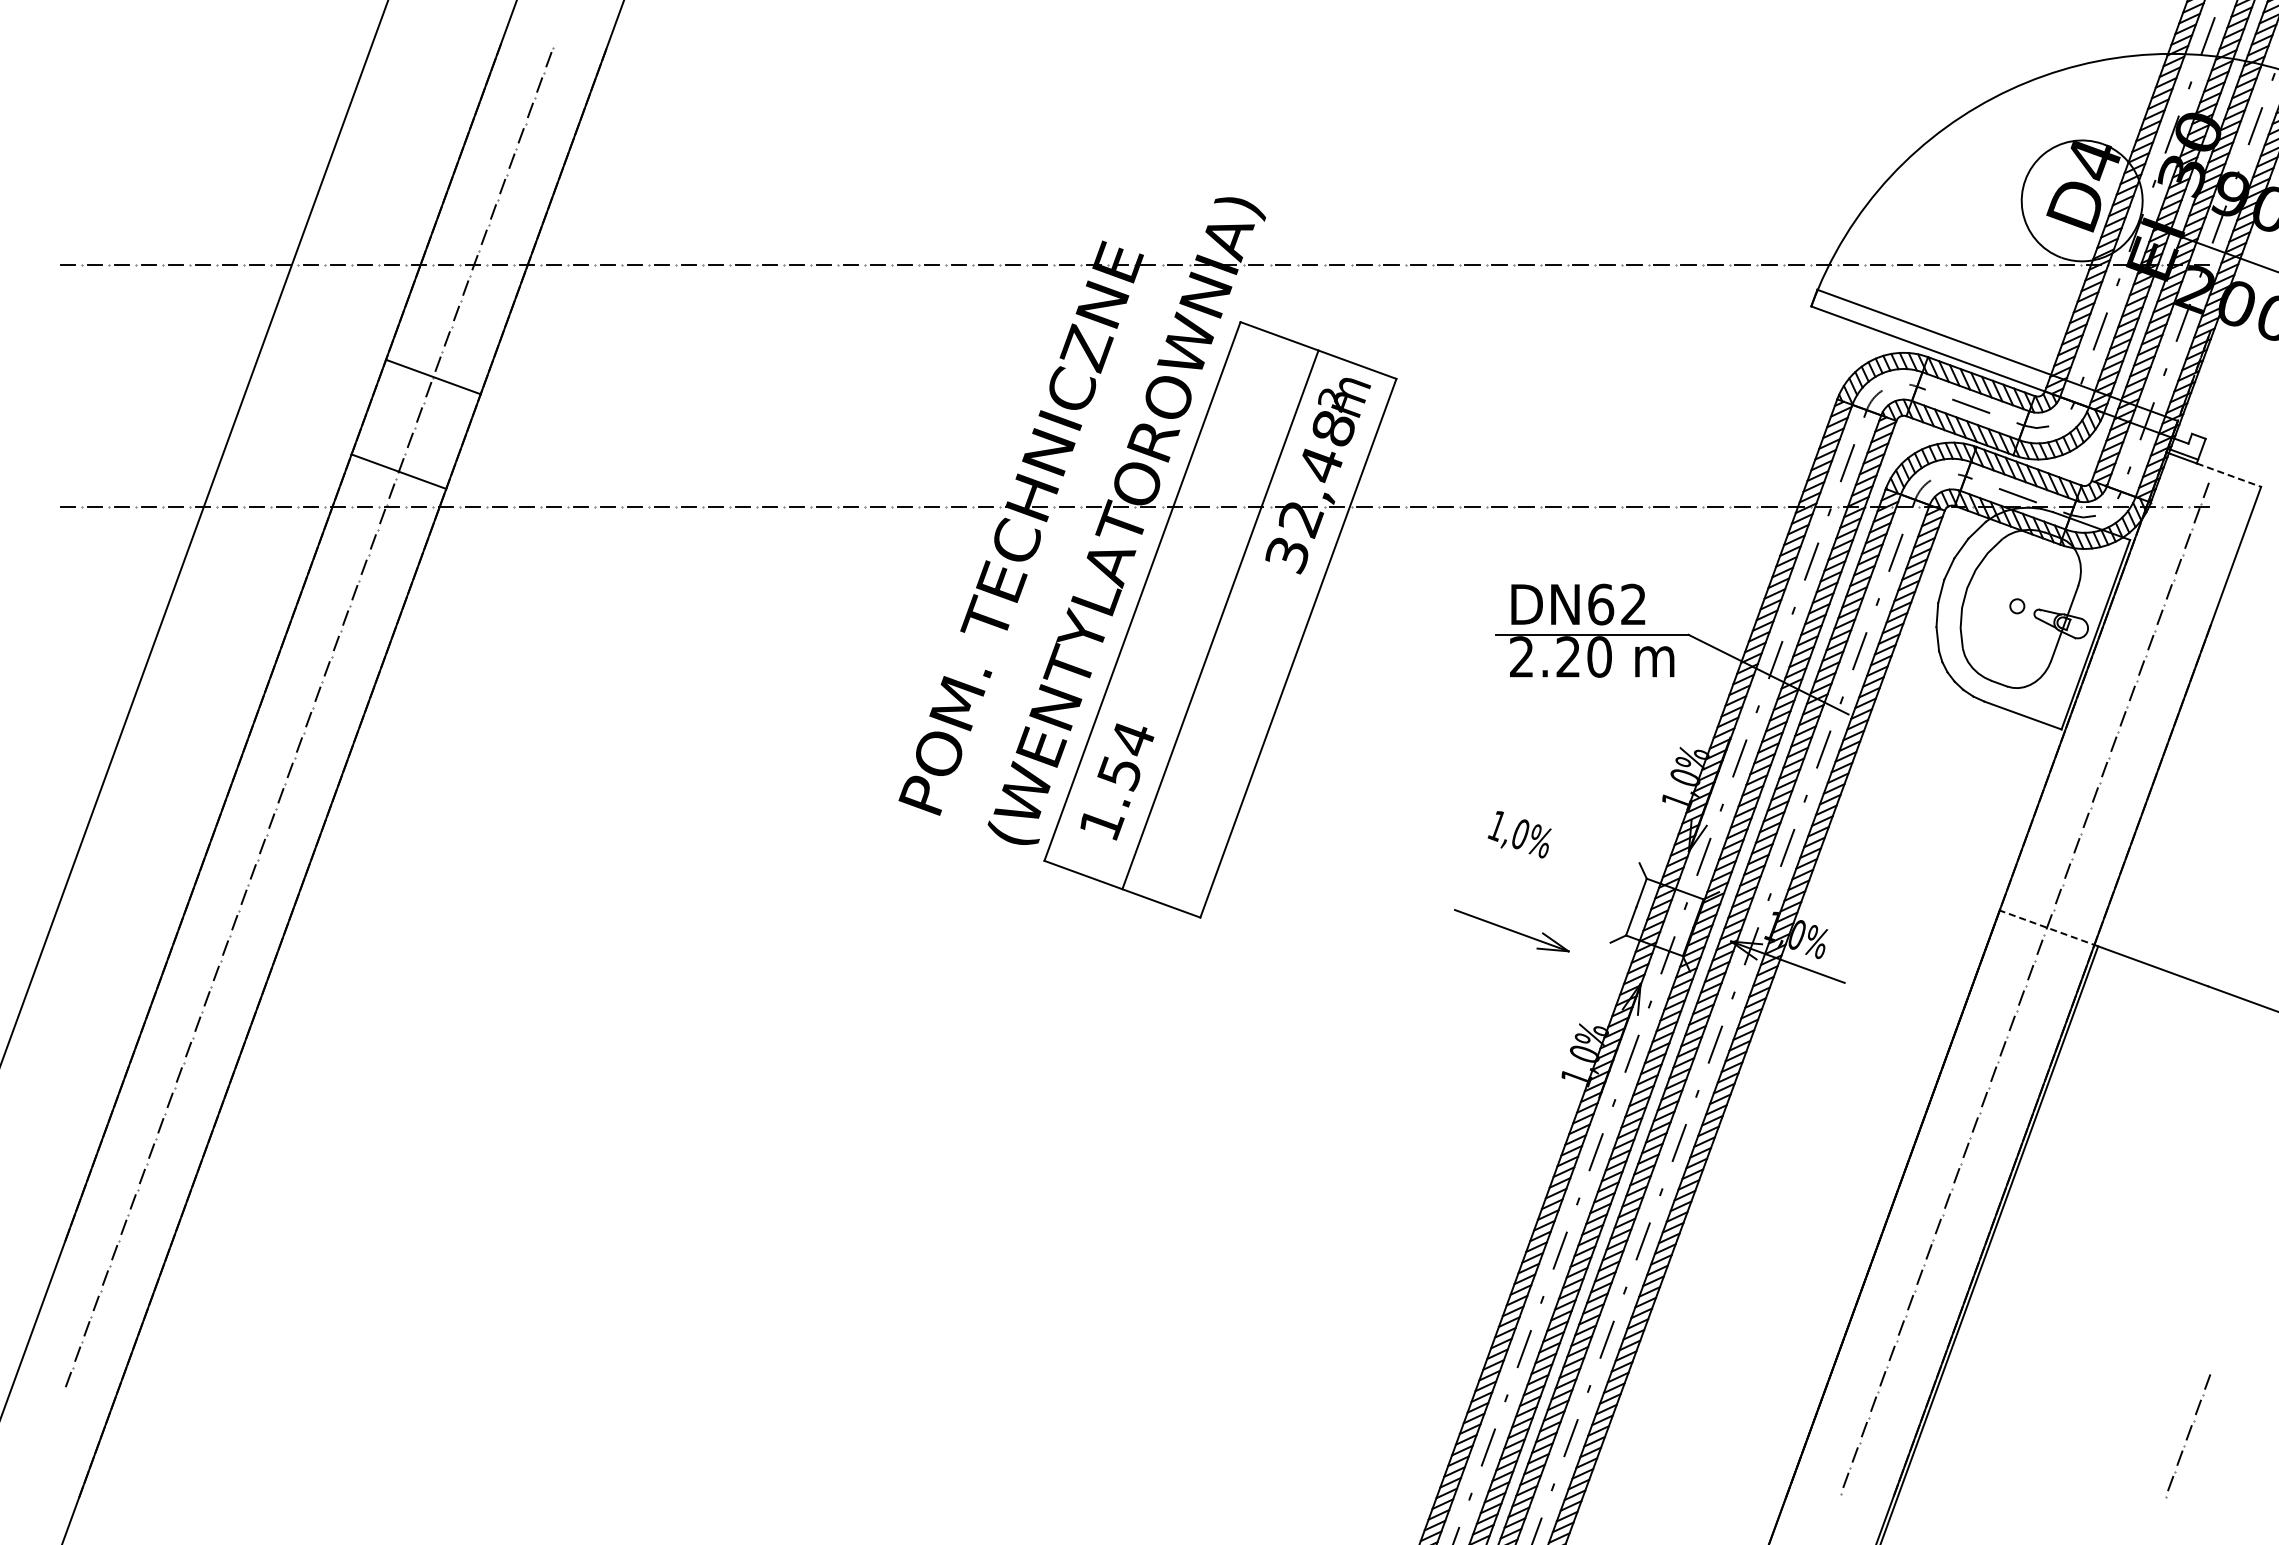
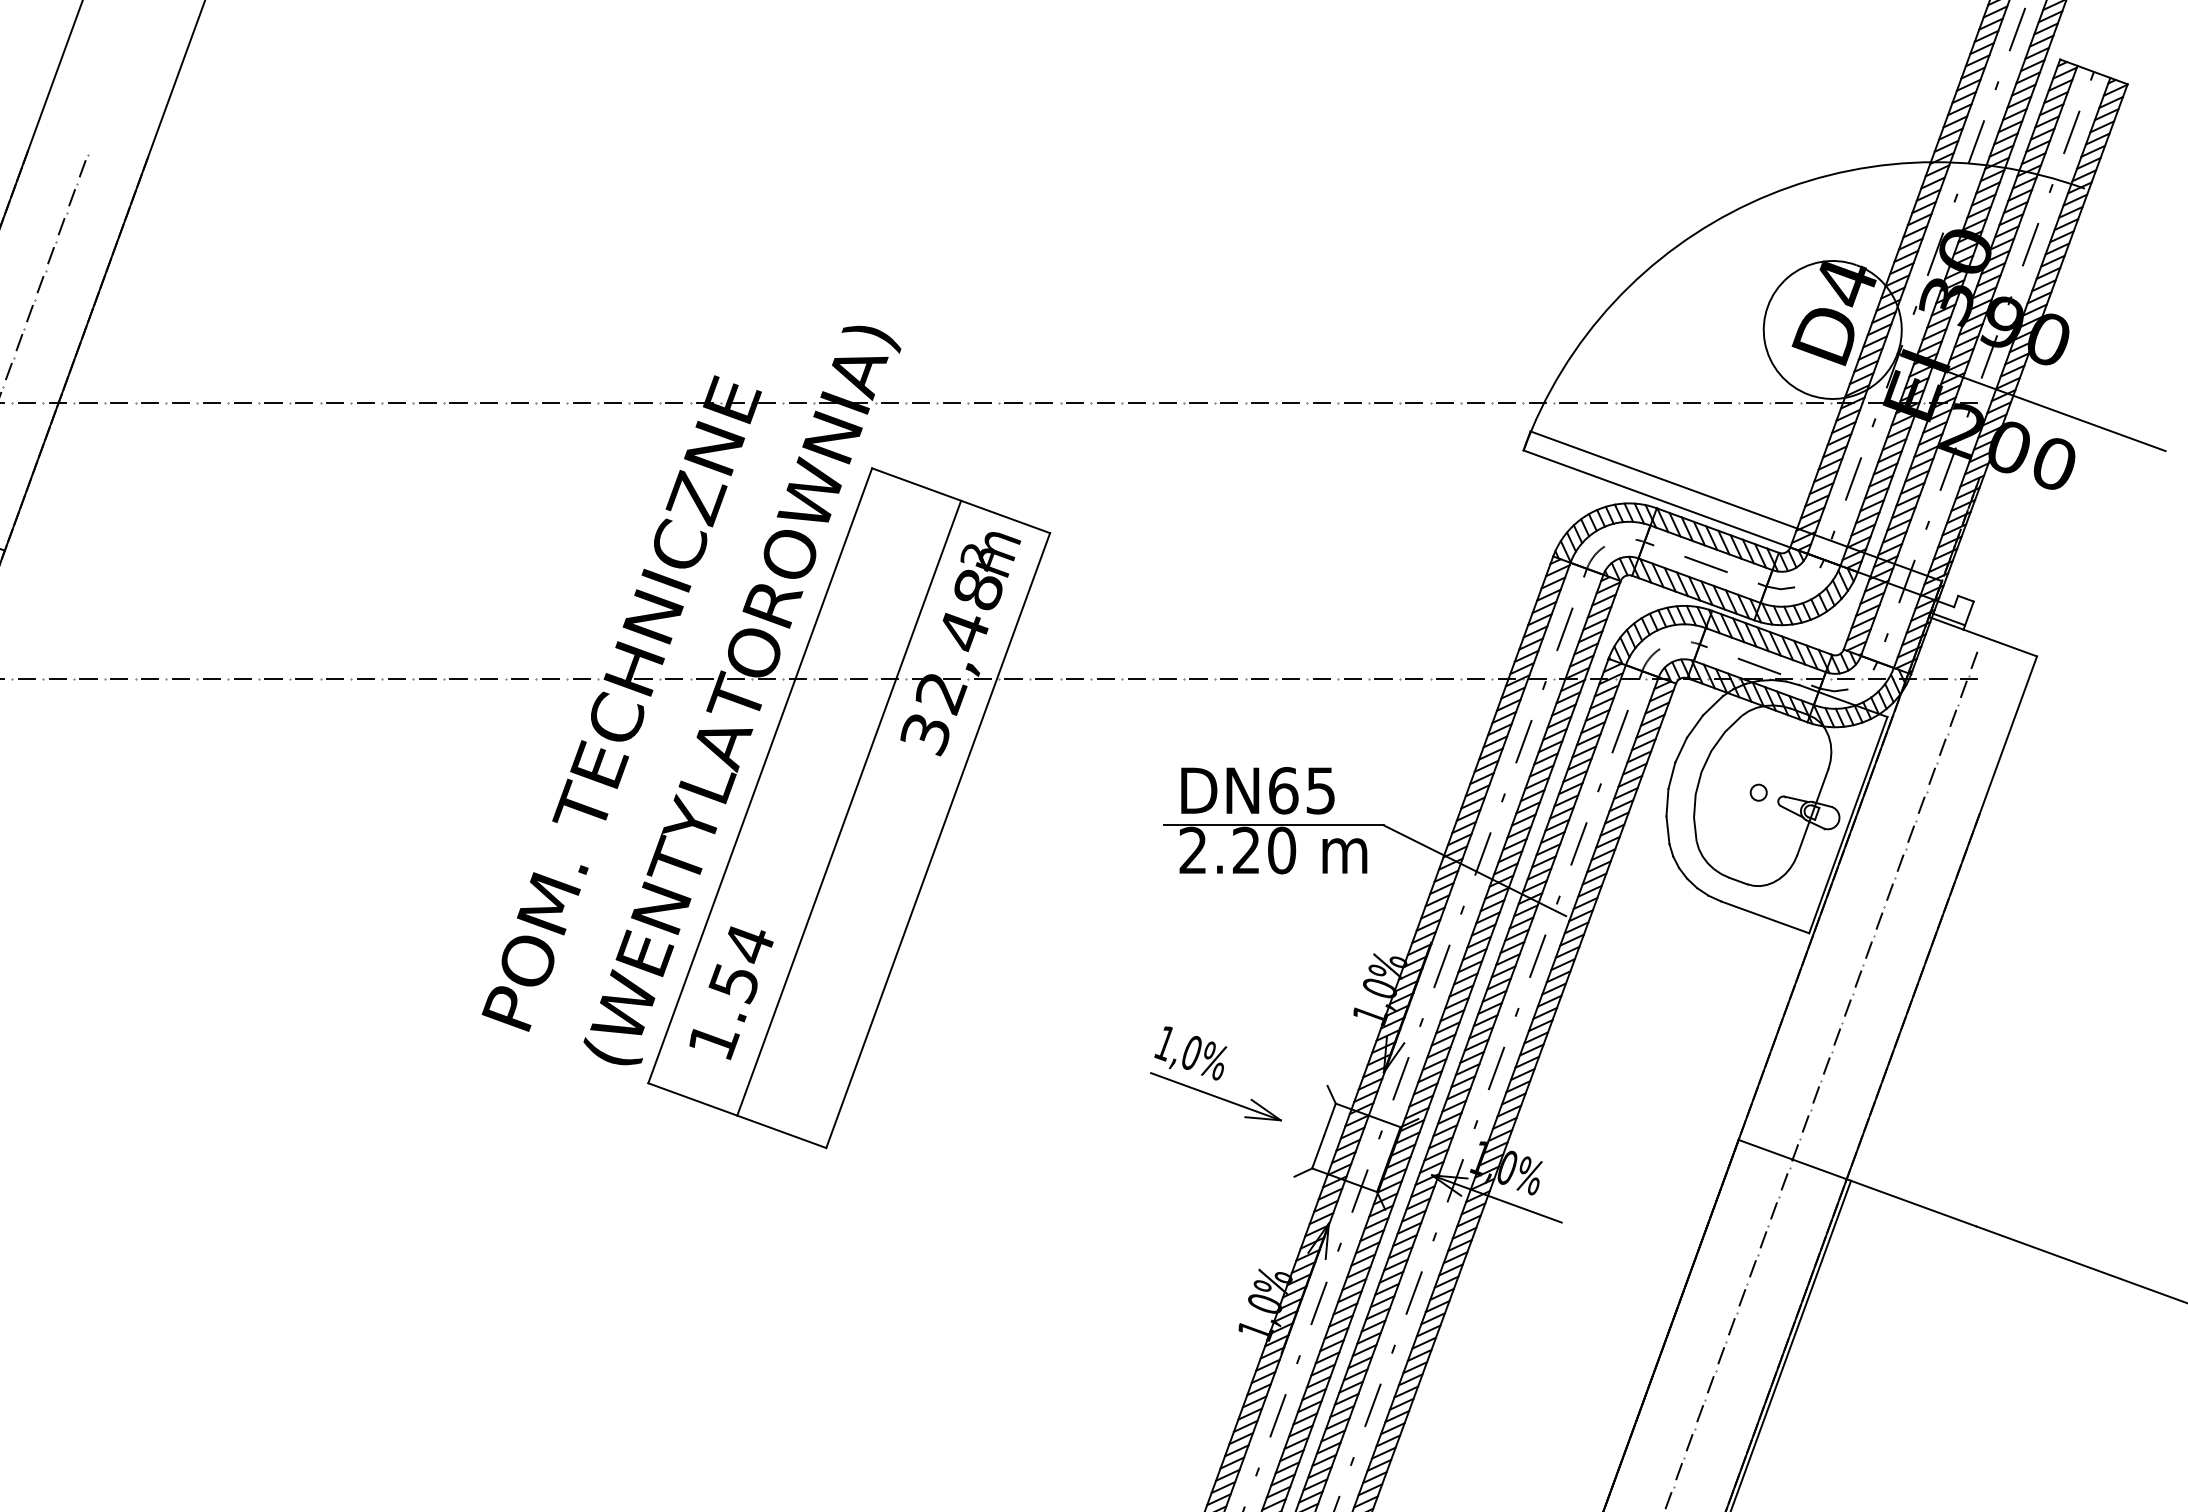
line: (2229, 475) -> (2000, 643), dashed -> solid
text: (1633, 604) -> (1320, 790), DN62 -> DN65
line: (2048, 928) -> (1794, 1160), dashed -> solid
part: (1511, 930) -> (1215, 1096), moved

